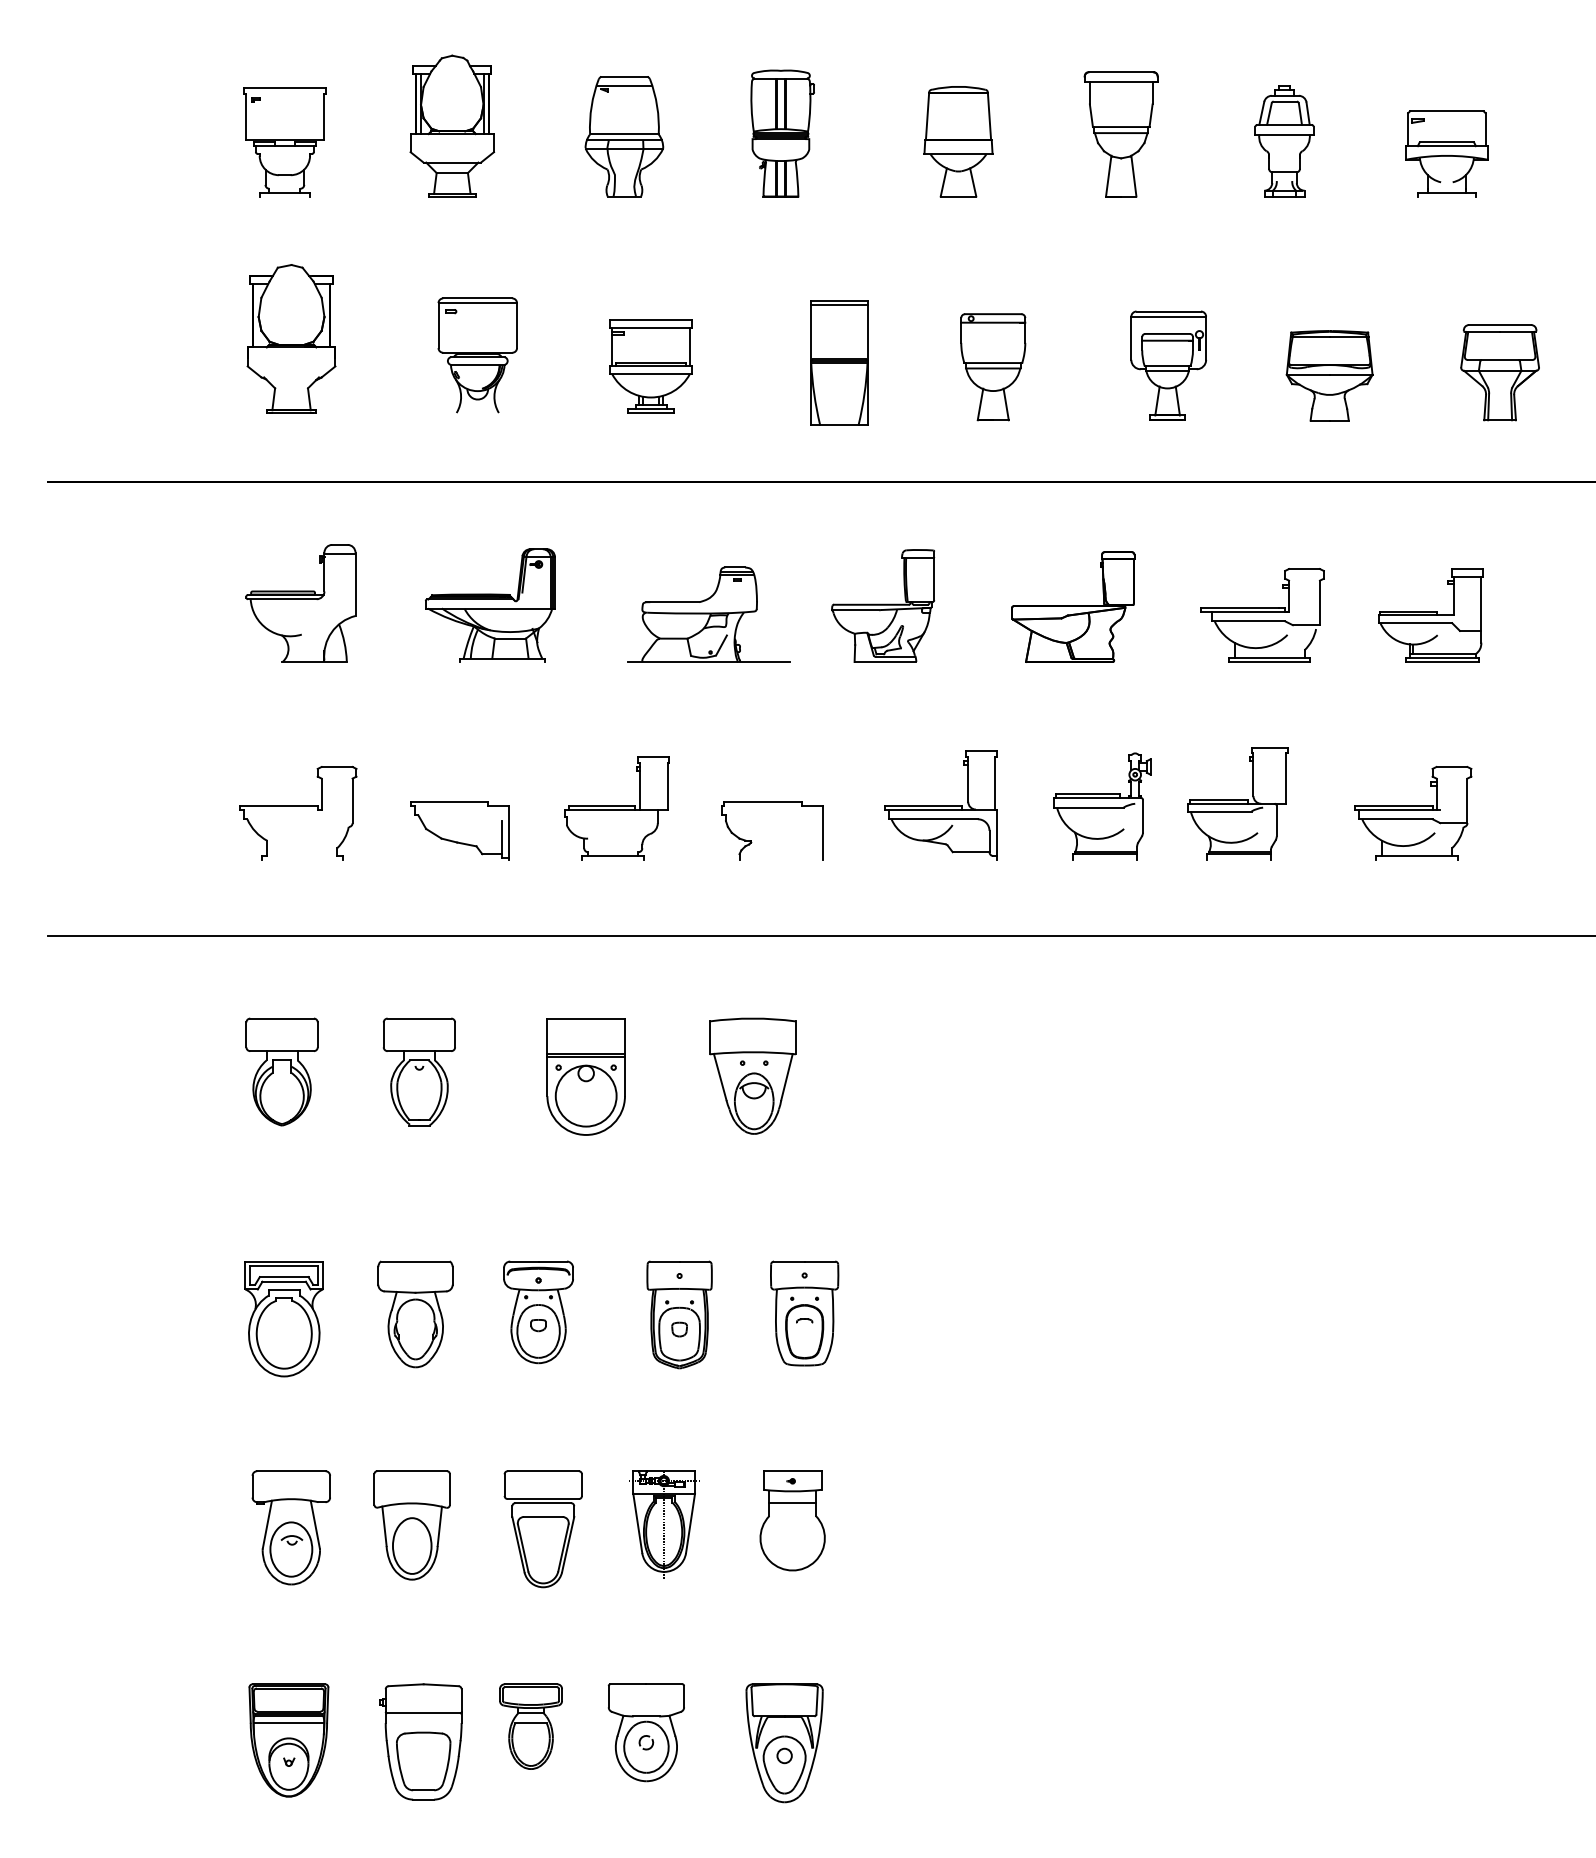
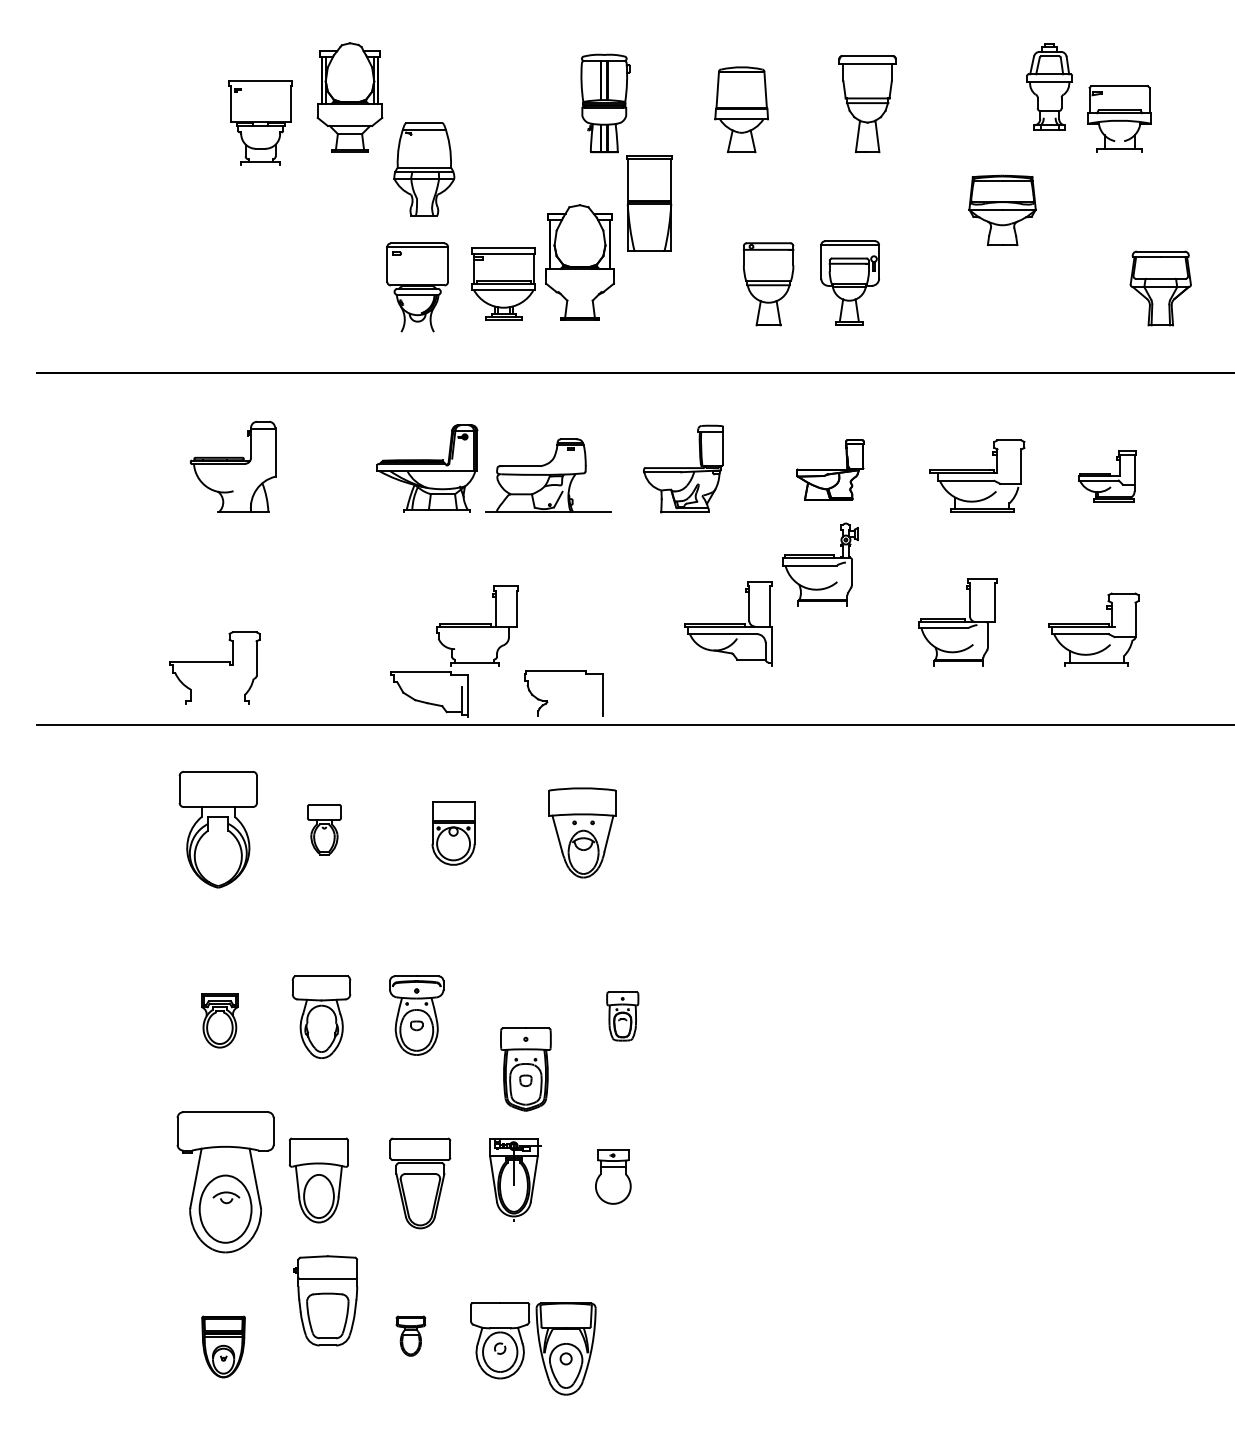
part: (624, 136) -> (424, 169), moved
part: (1284, 141) -> (1049, 87), moved
part: (284, 142) -> (260, 123), moved
part: (291, 338) -> (579, 262), moved
part: (477, 355) -> (417, 287), moved
part: (839, 362) -> (649, 203), moved
part: (1168, 365) -> (850, 282), moved
part: (1329, 375) -> (1002, 210), moved
part: (490, 605) -> (427, 468), moved
part: (1073, 606) -> (830, 469), size x0.7
part: (1430, 615) -> (1106, 476), size x0.7
part: (298, 806) -> (214, 662), moved
part: (1102, 806) -> (820, 564), moved
part: (459, 830) -> (429, 693), moved
part: (751, 840) -> (547, 700), moved
part: (281, 1071) -> (217, 829), size x1.4
part: (418, 1071) -> (323, 829), size x0.6
part: (585, 1076) -> (453, 833), size x0.7
part: (804, 1313) -> (622, 1016), size x0.6
part: (679, 1314) -> (525, 1069), moved
part: (283, 1319) -> (219, 1021), size x0.6
part: (792, 1520) -> (613, 1176), size x0.7
part: (290, 1527) -> (224, 1182), size x1.6
part: (530, 1726) -> (410, 1336), size x0.6
part: (288, 1740) -> (223, 1346), size x0.7
part: (420, 1741) -> (325, 1300), moved
part: (784, 1743) -> (566, 1349), moved

